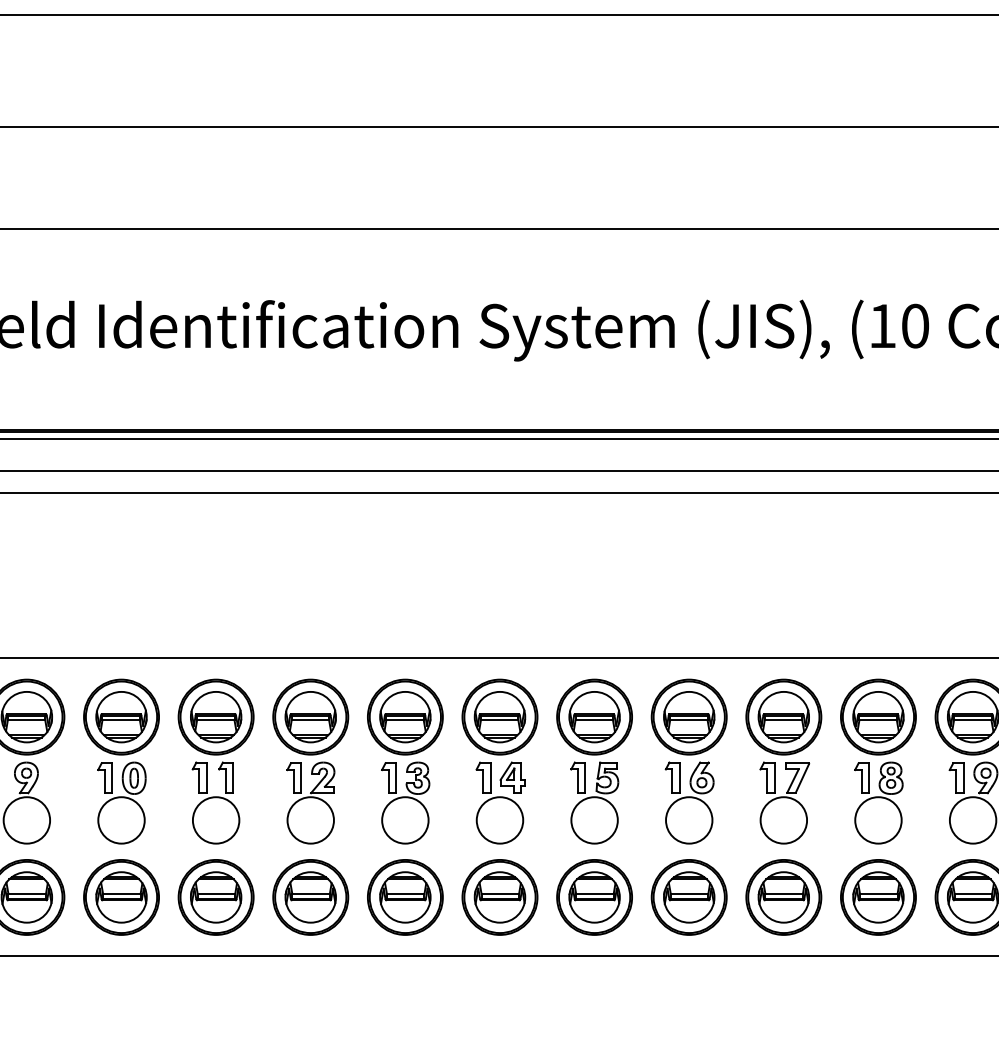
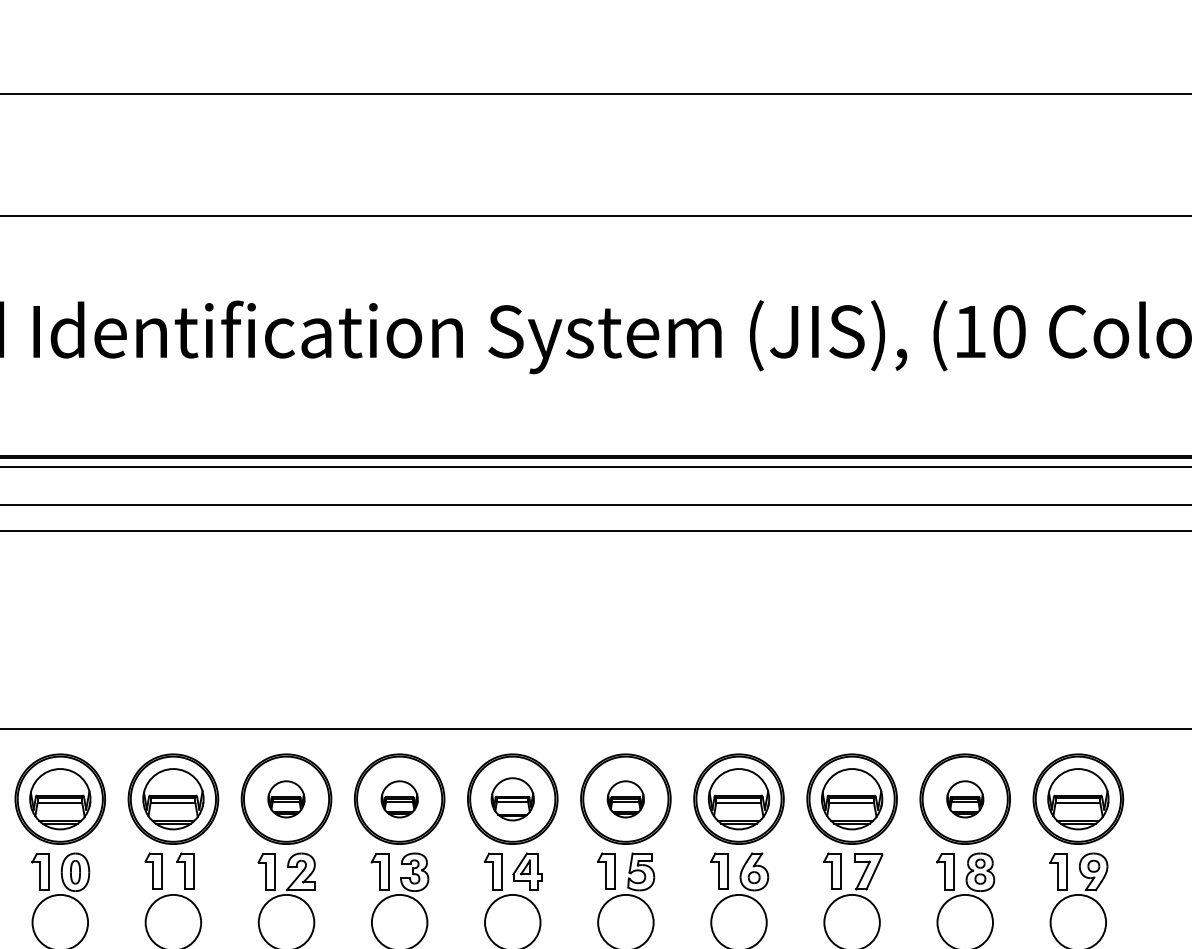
part: (310, 717) -> (286, 799), size x0.6
part: (405, 717) -> (399, 799), size x0.6
part: (499, 717) -> (512, 799), size x0.7
part: (594, 717) -> (625, 799), size x0.6
part: (878, 717) -> (965, 799), size x0.6

